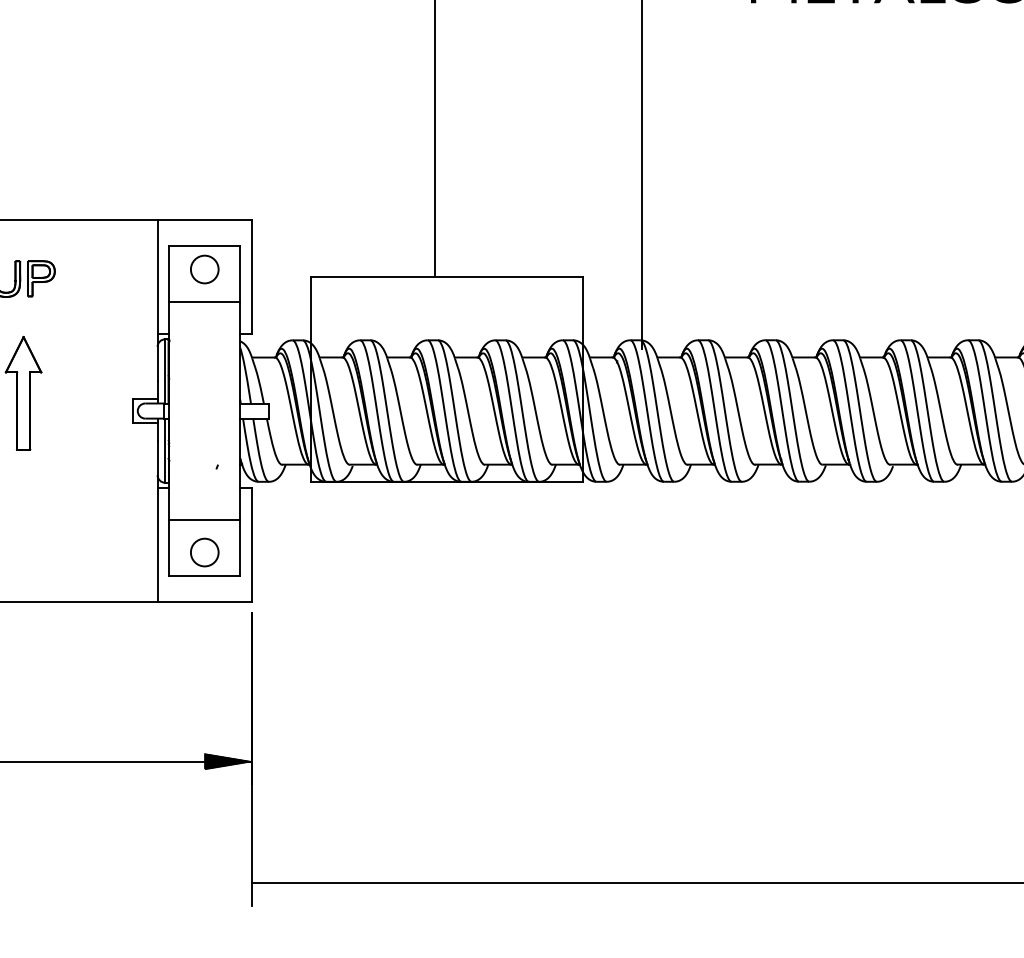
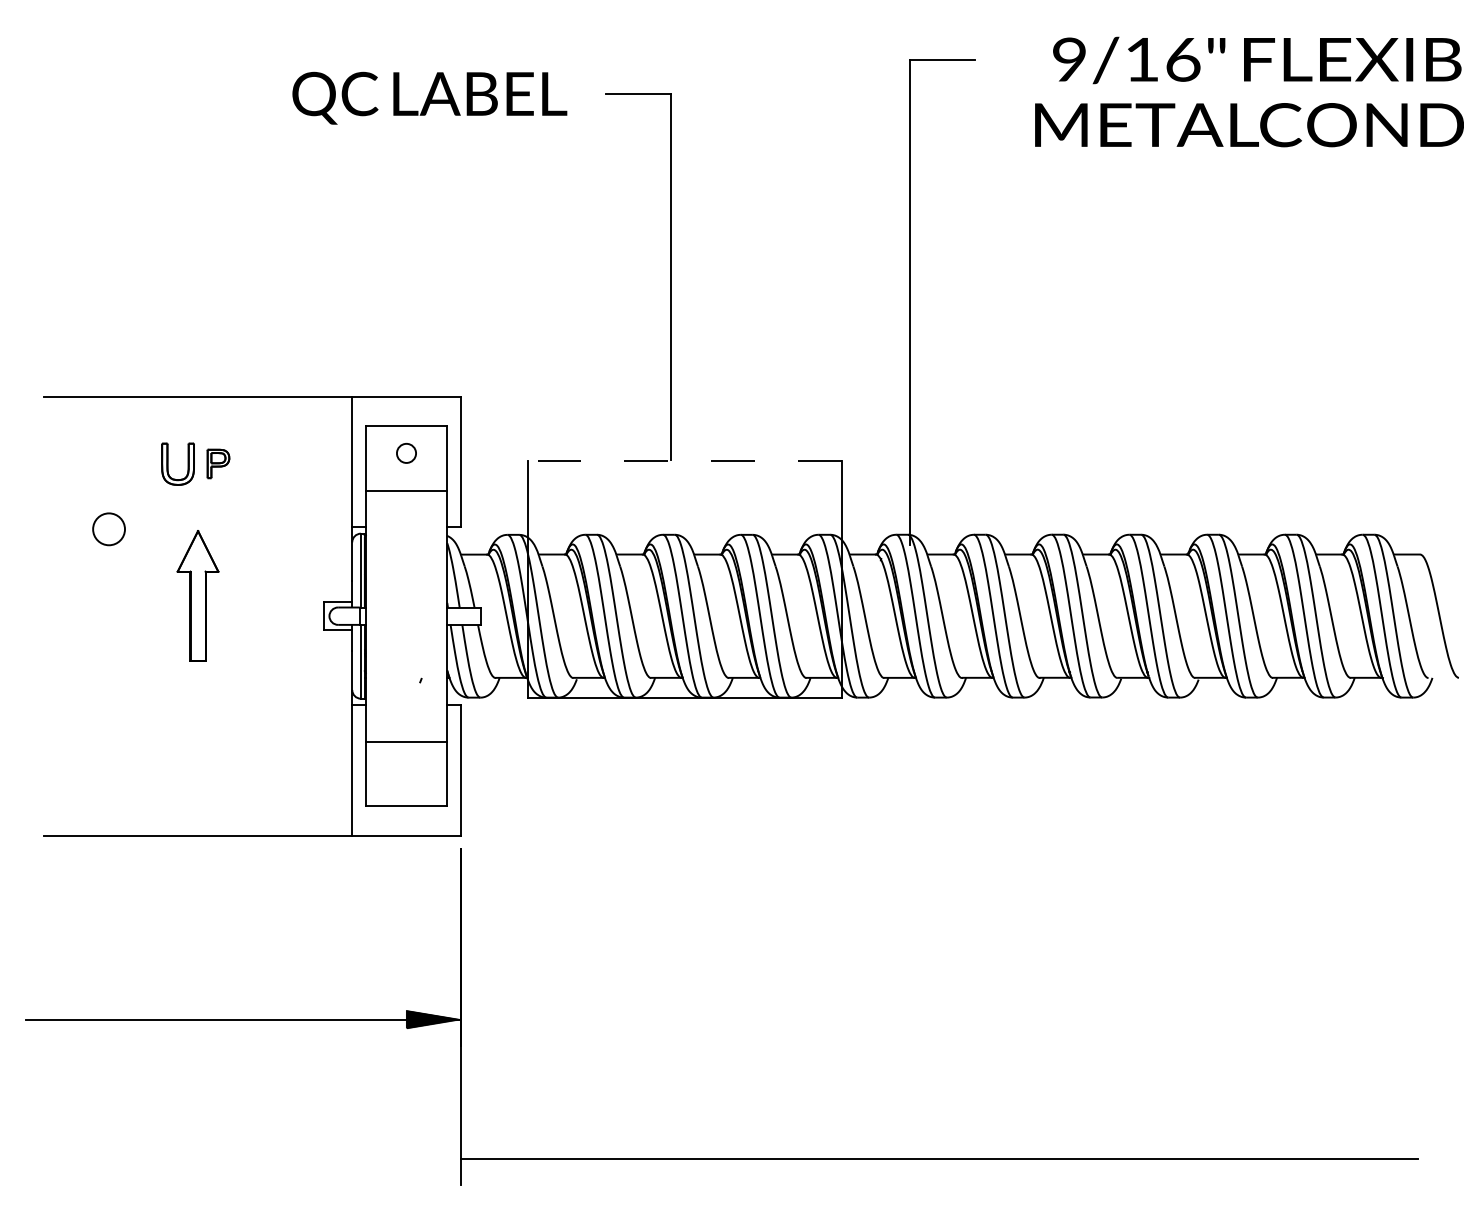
circle: (204, 269) -> (406, 453), size x0.6
line: (446, 276) -> (684, 461), solid -> dashed
part: (41, 278) -> (218, 463), size x0.7
circle: (204, 552) -> (406, 778), removed

